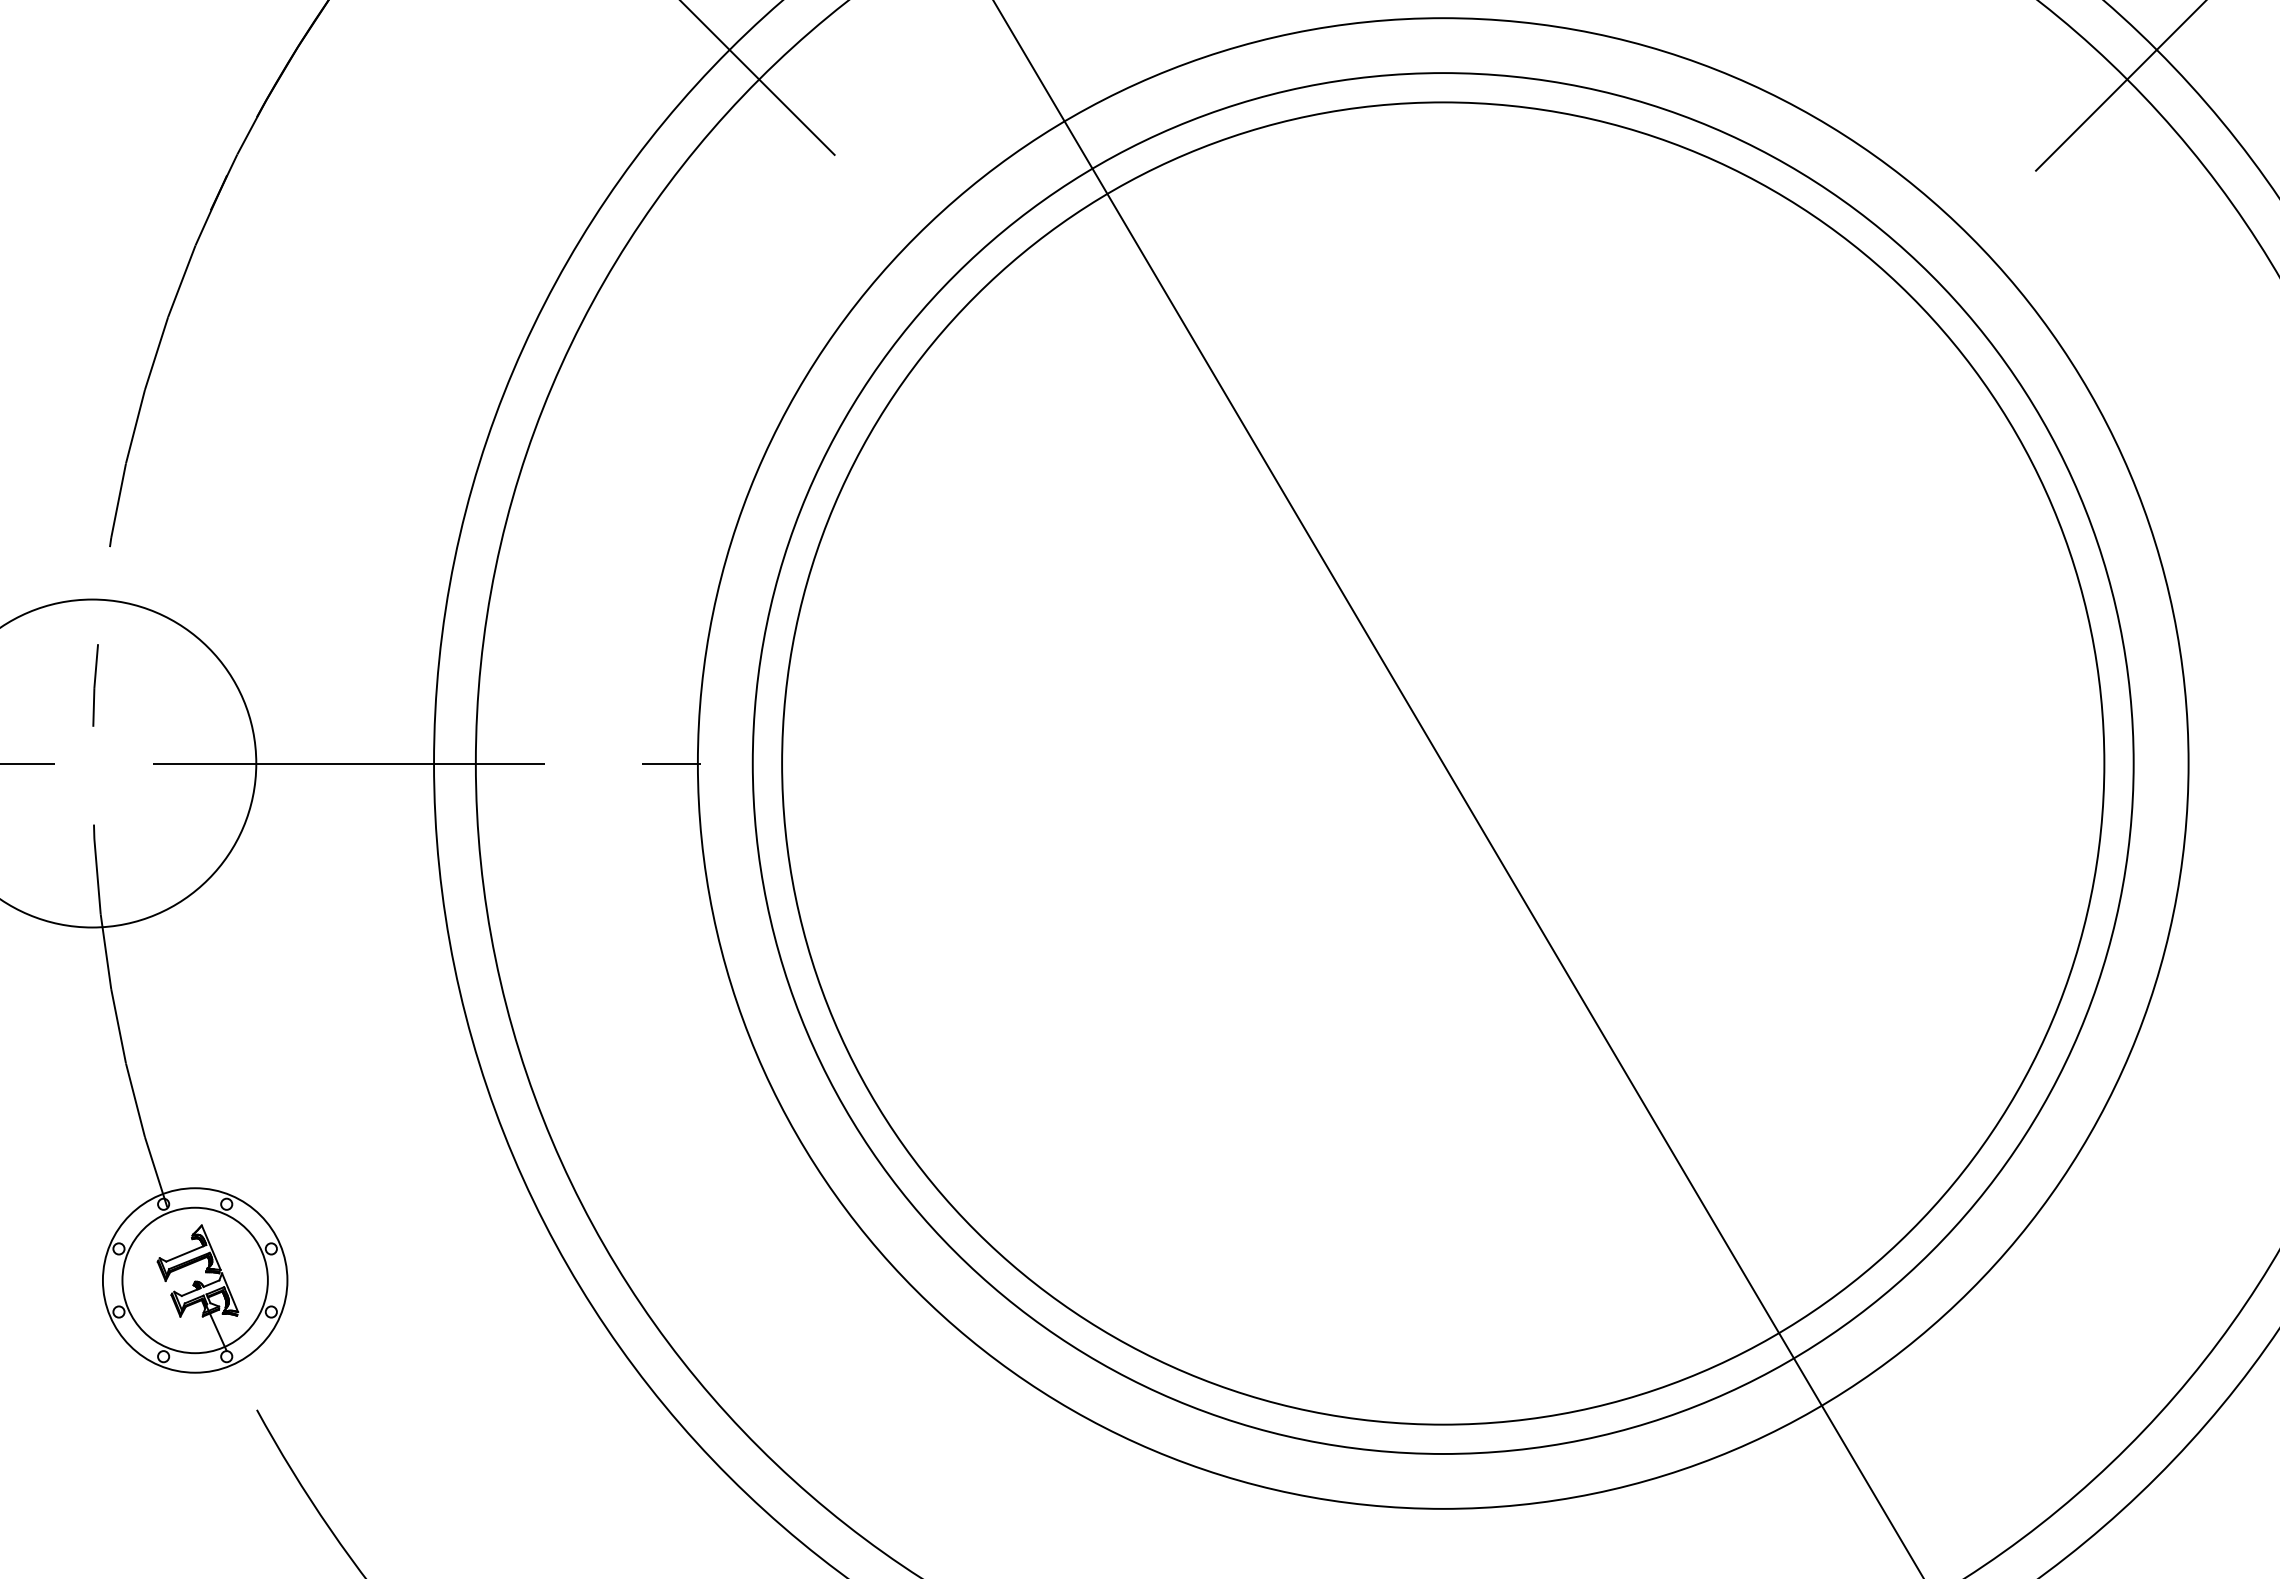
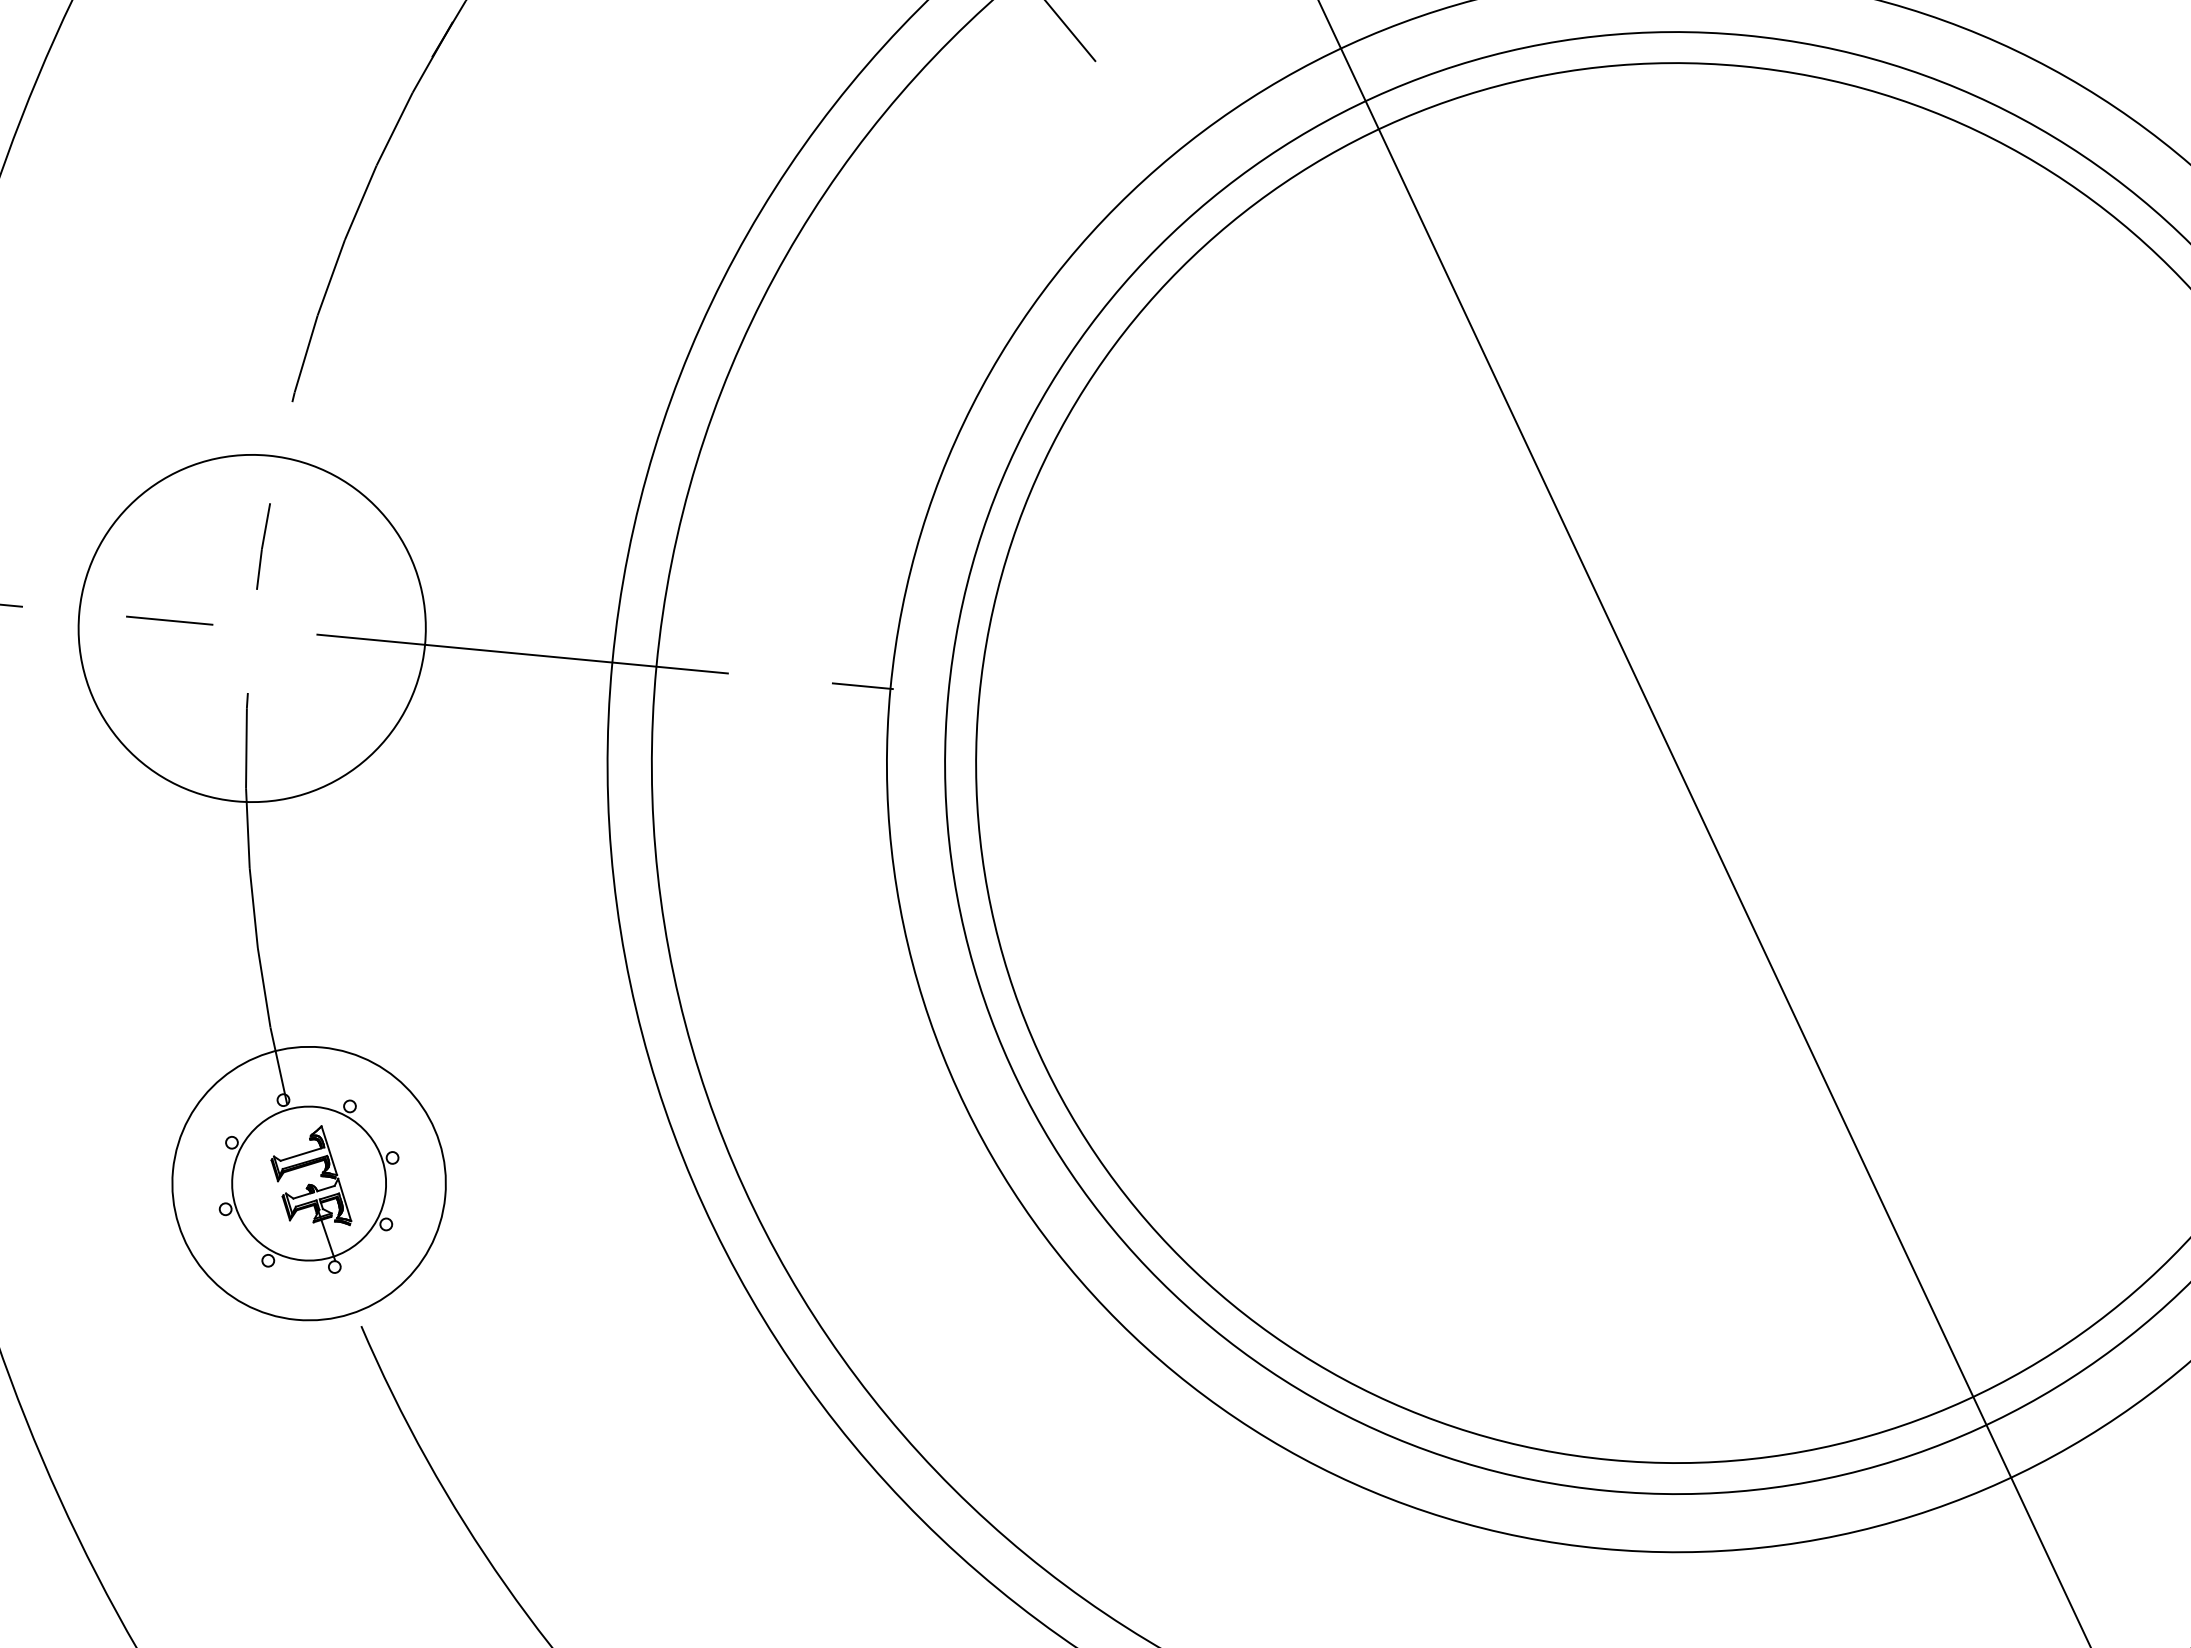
circle: (194, 1280) -> (308, 1183), size x1.4

